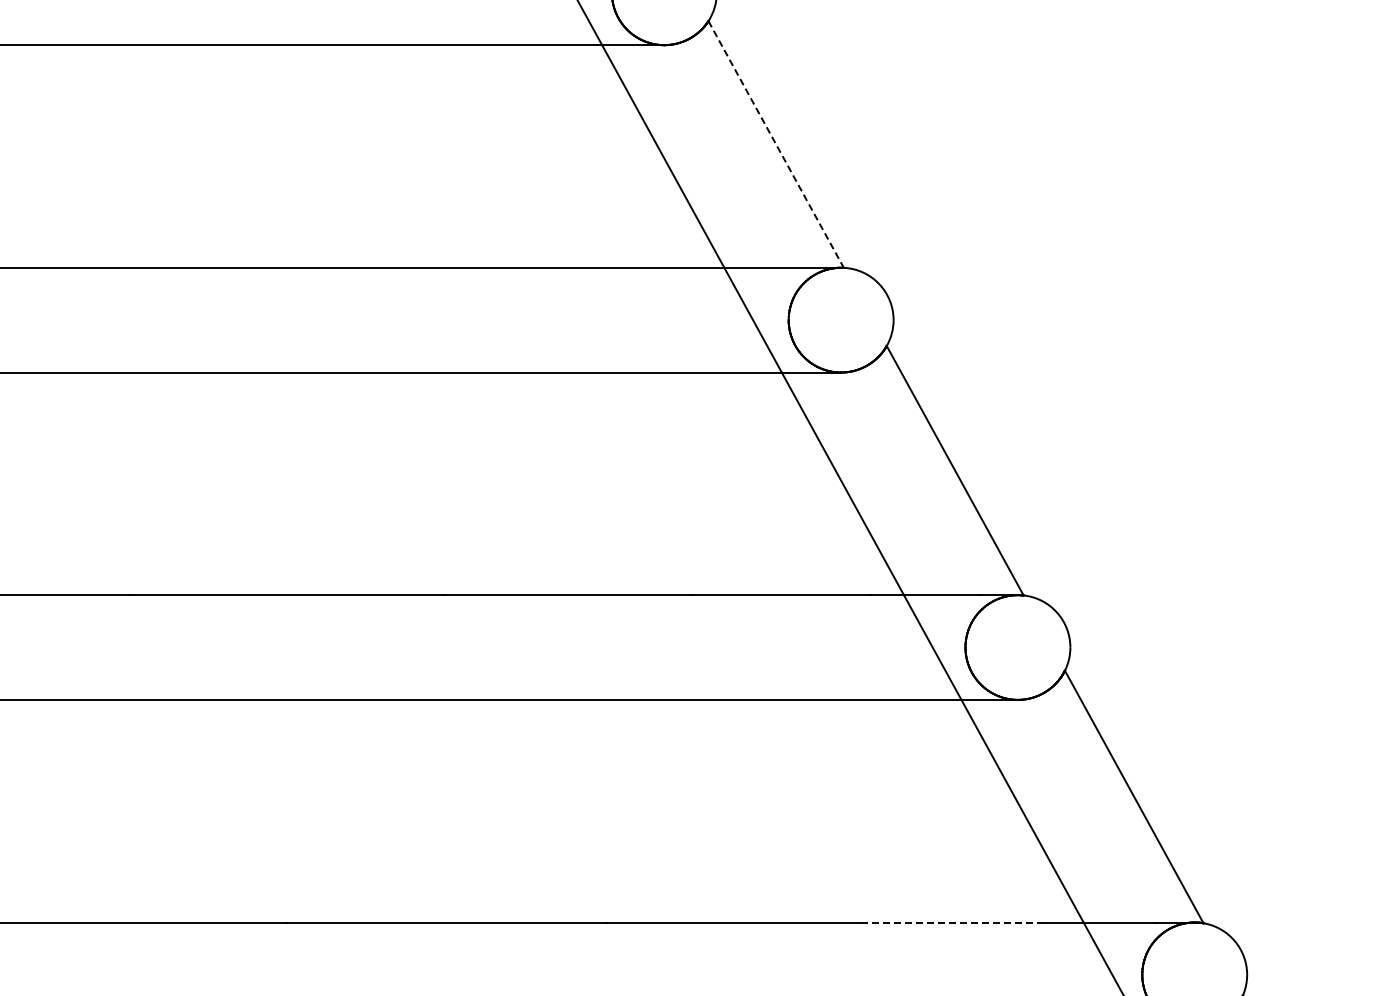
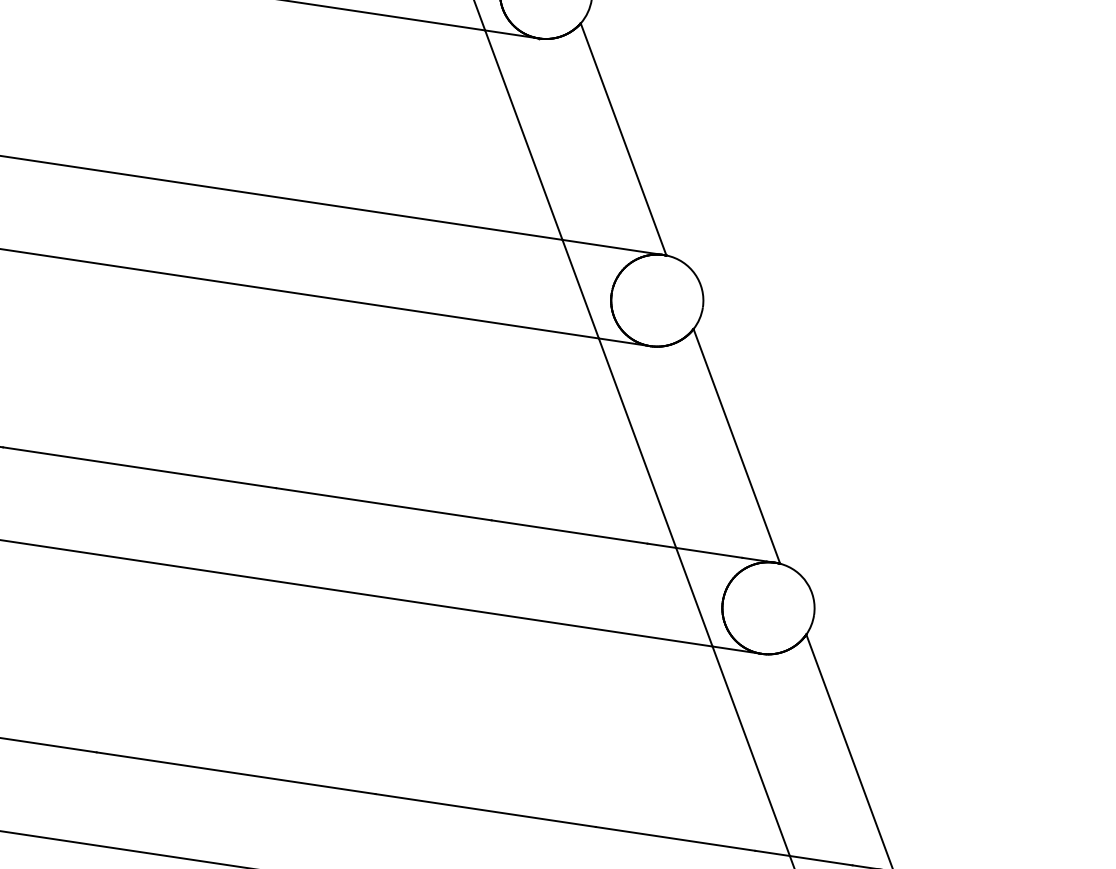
line: (776, 144) -> (623, 139), dashed -> solid
line: (952, 922) -> (675, 838), dashed -> solid

